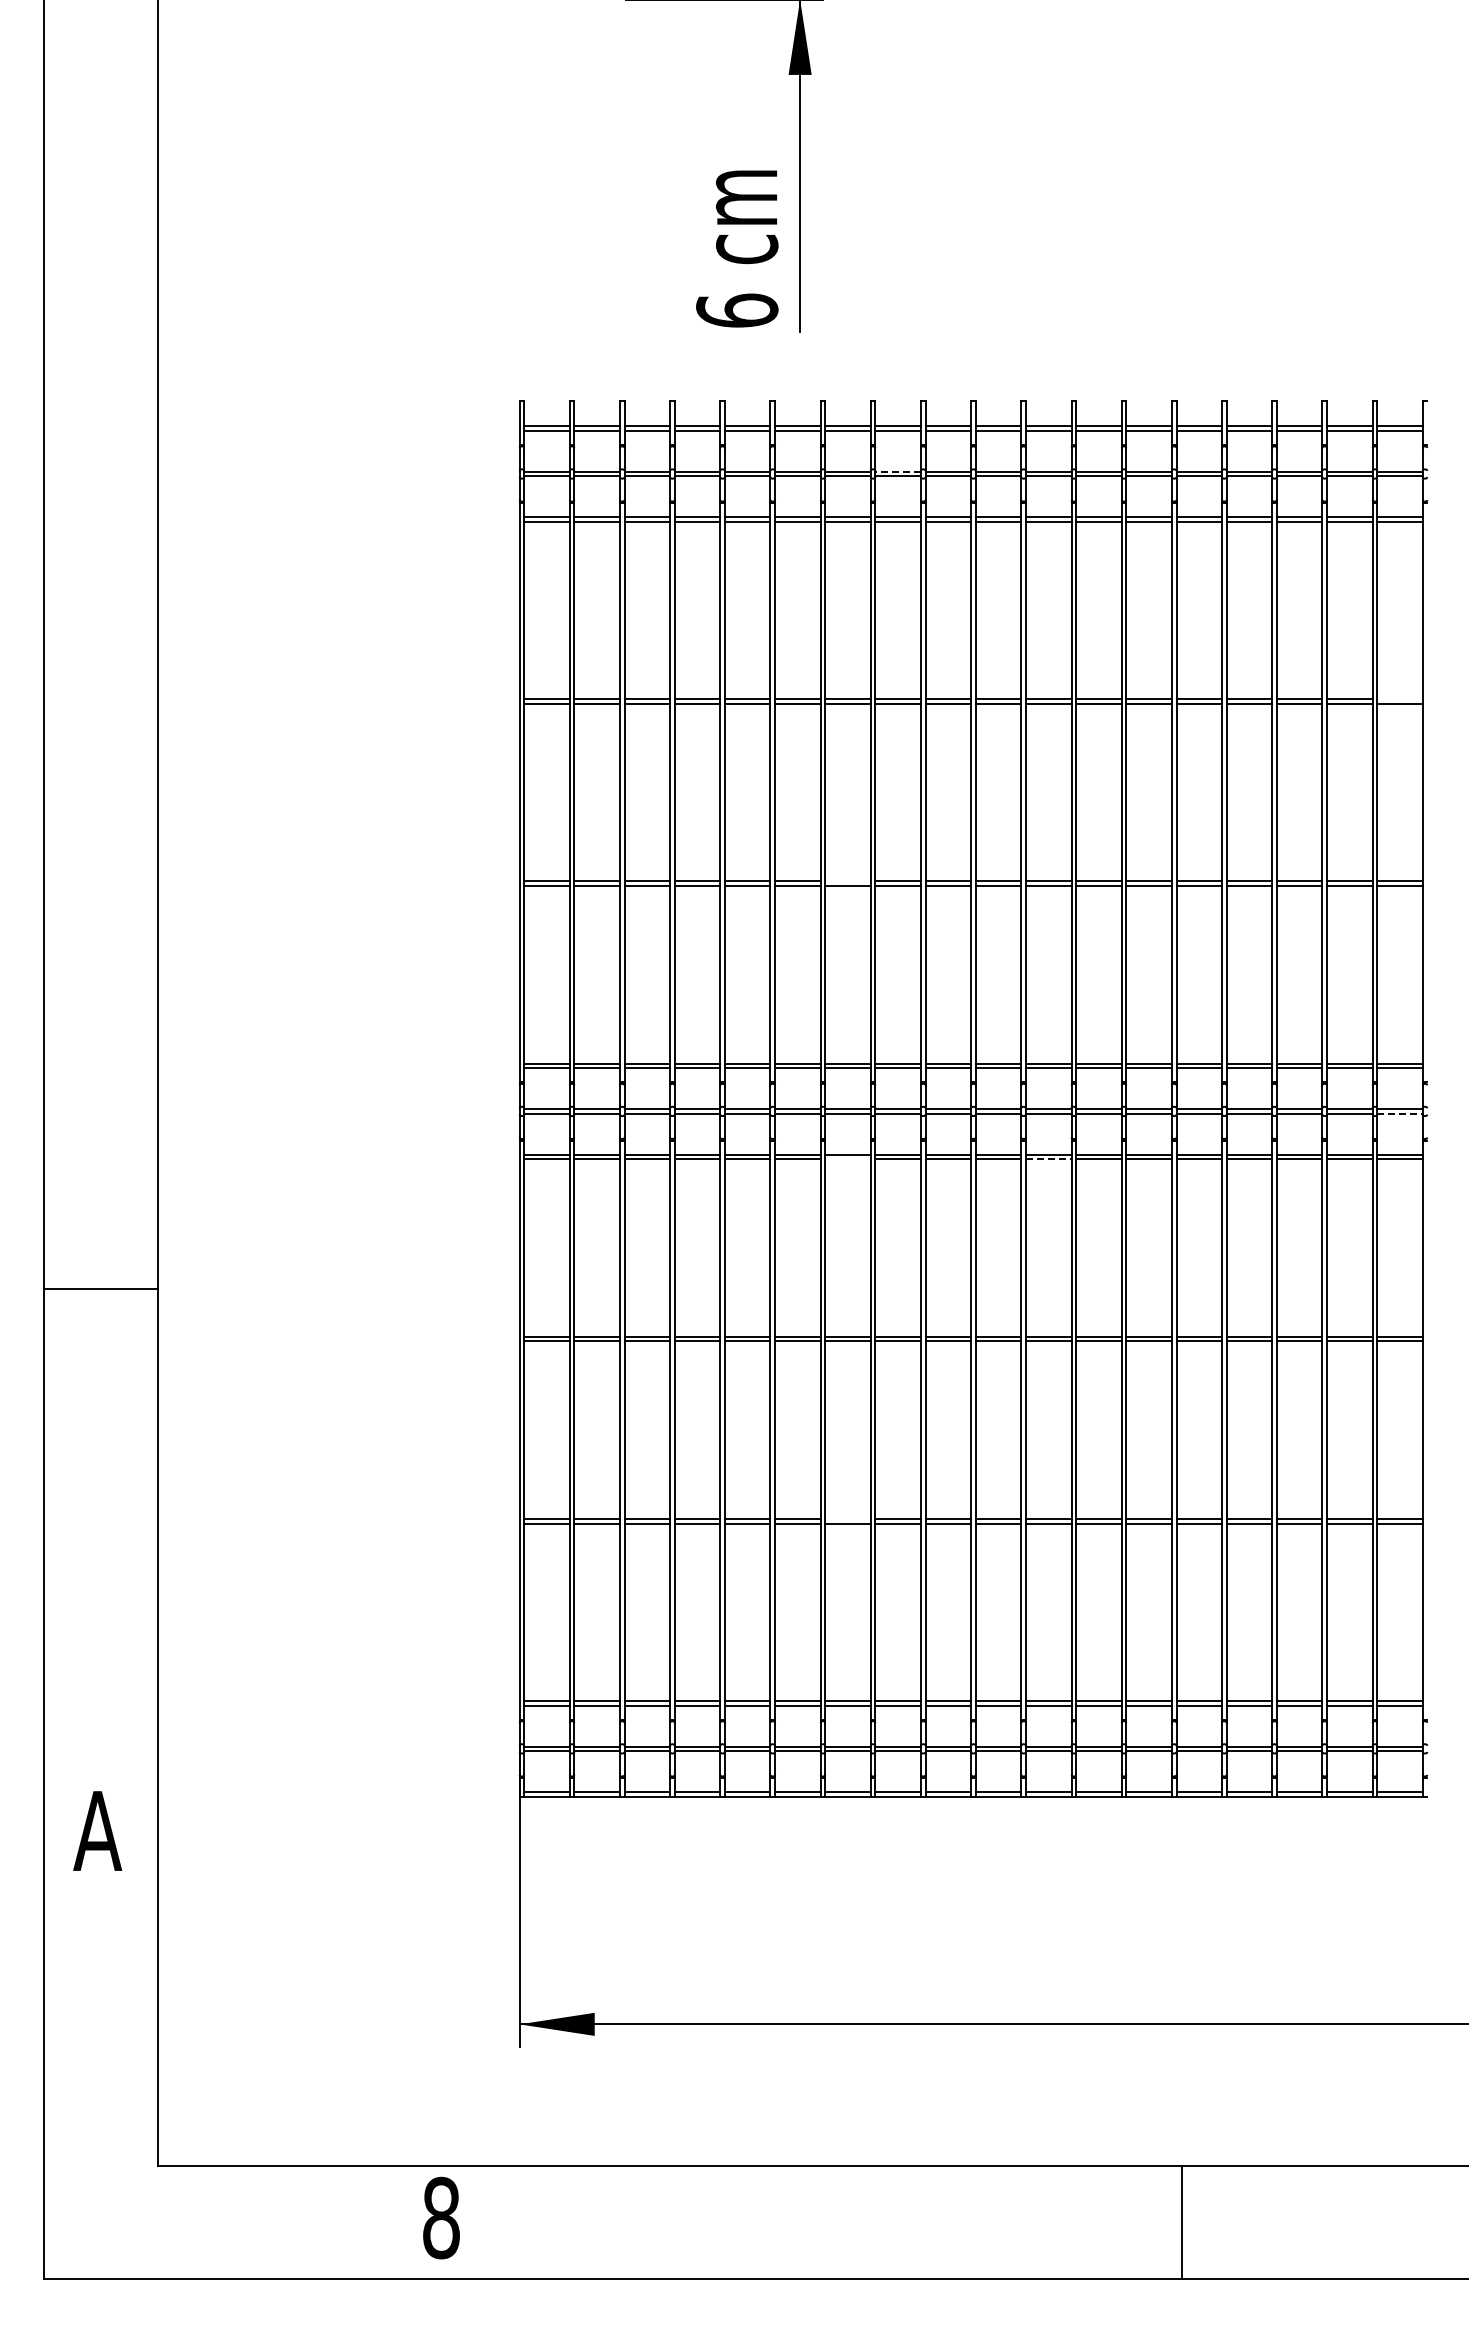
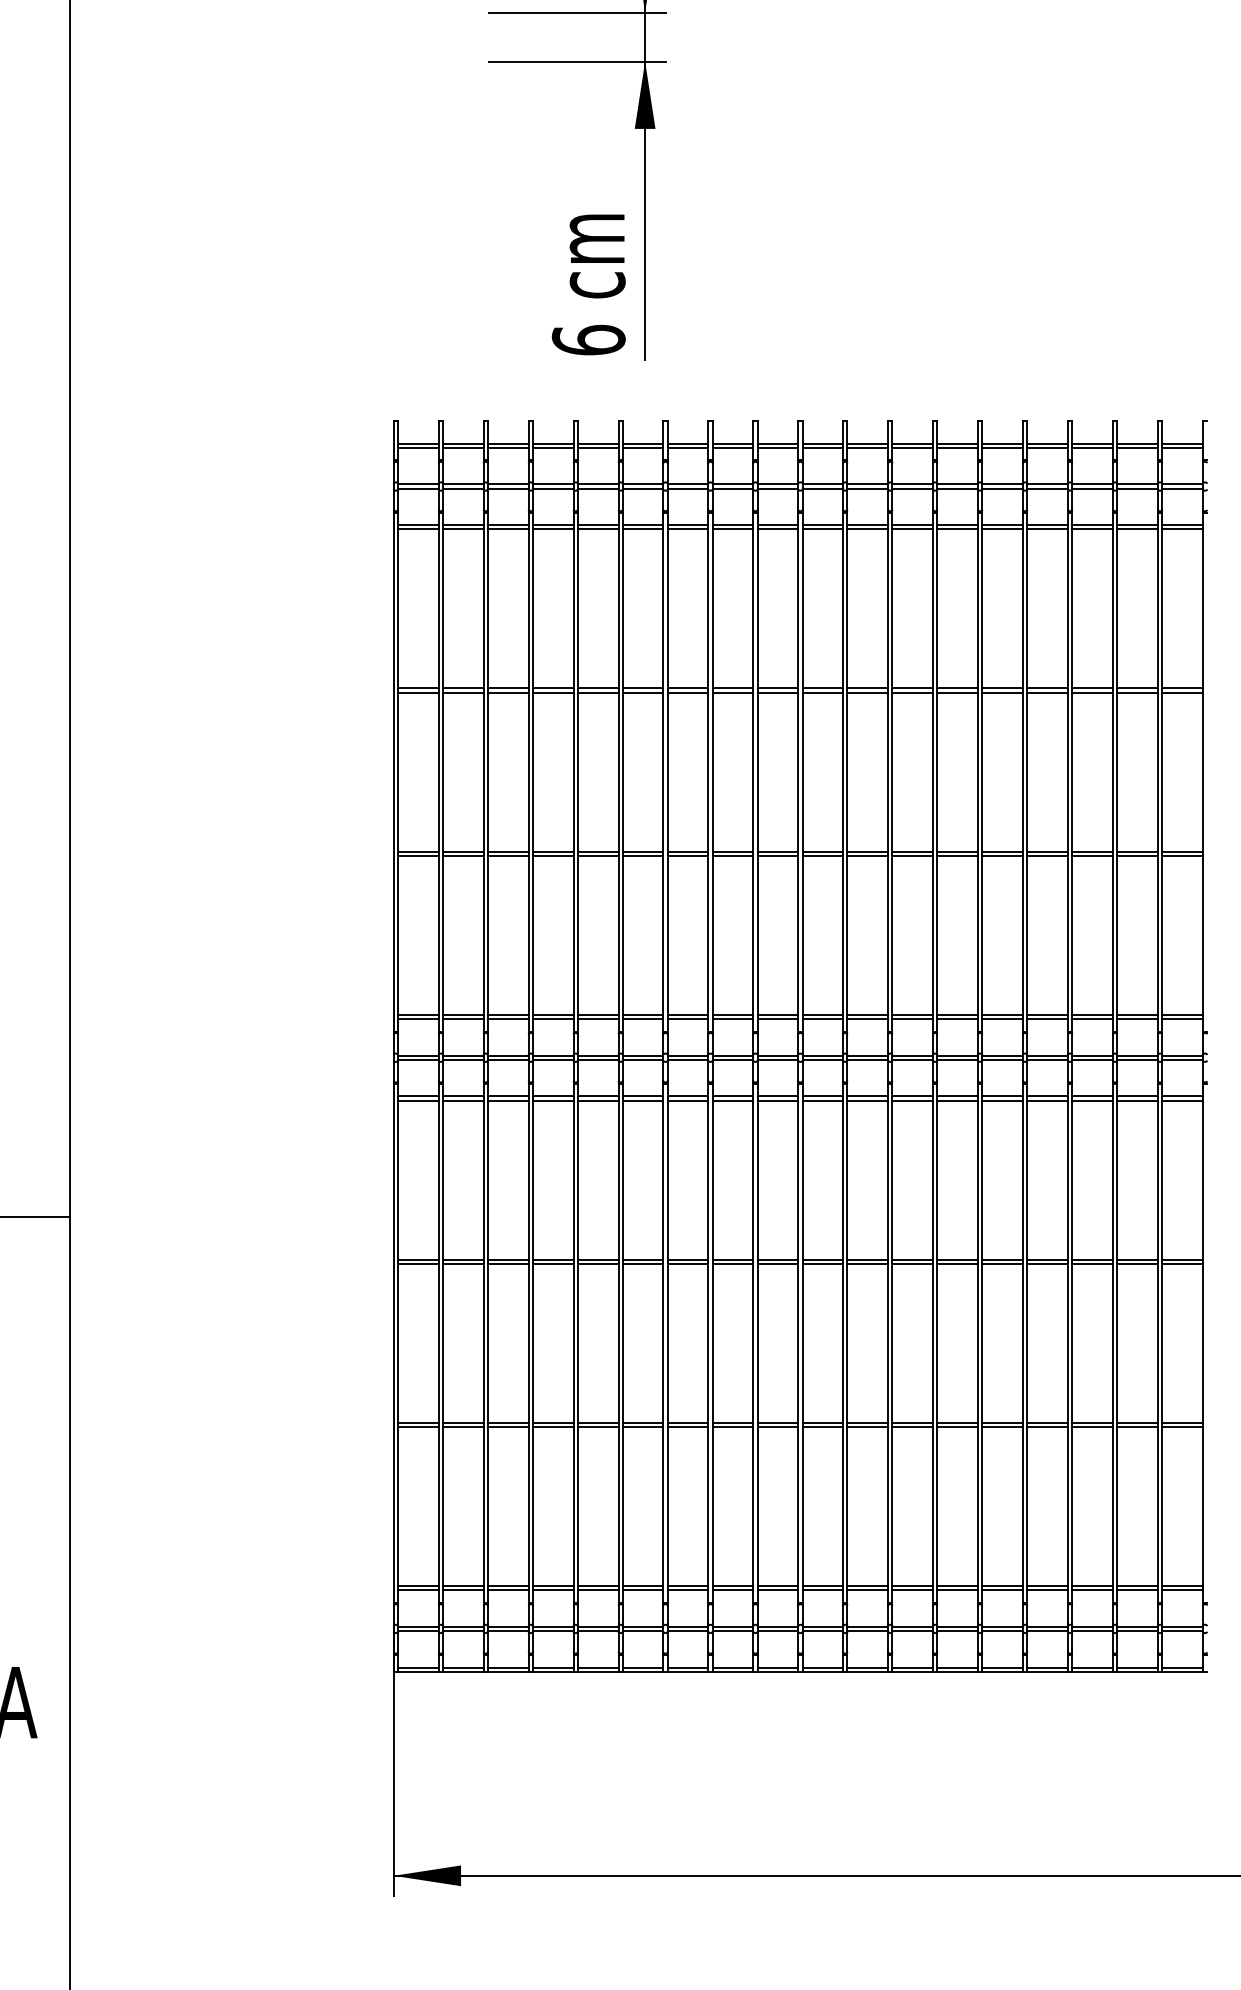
line: (898, 471) -> (733, 484), dashed -> solid
line: (1399, 699) -> (1182, 688), added
line: (847, 881) -> (687, 851), added
line: (1399, 1113) -> (1182, 1059), dashed -> solid
line: (847, 1159) -> (687, 1100), added
line: (1048, 1159) -> (867, 1100), dashed -> solid
line: (847, 1518) -> (687, 1422), added

